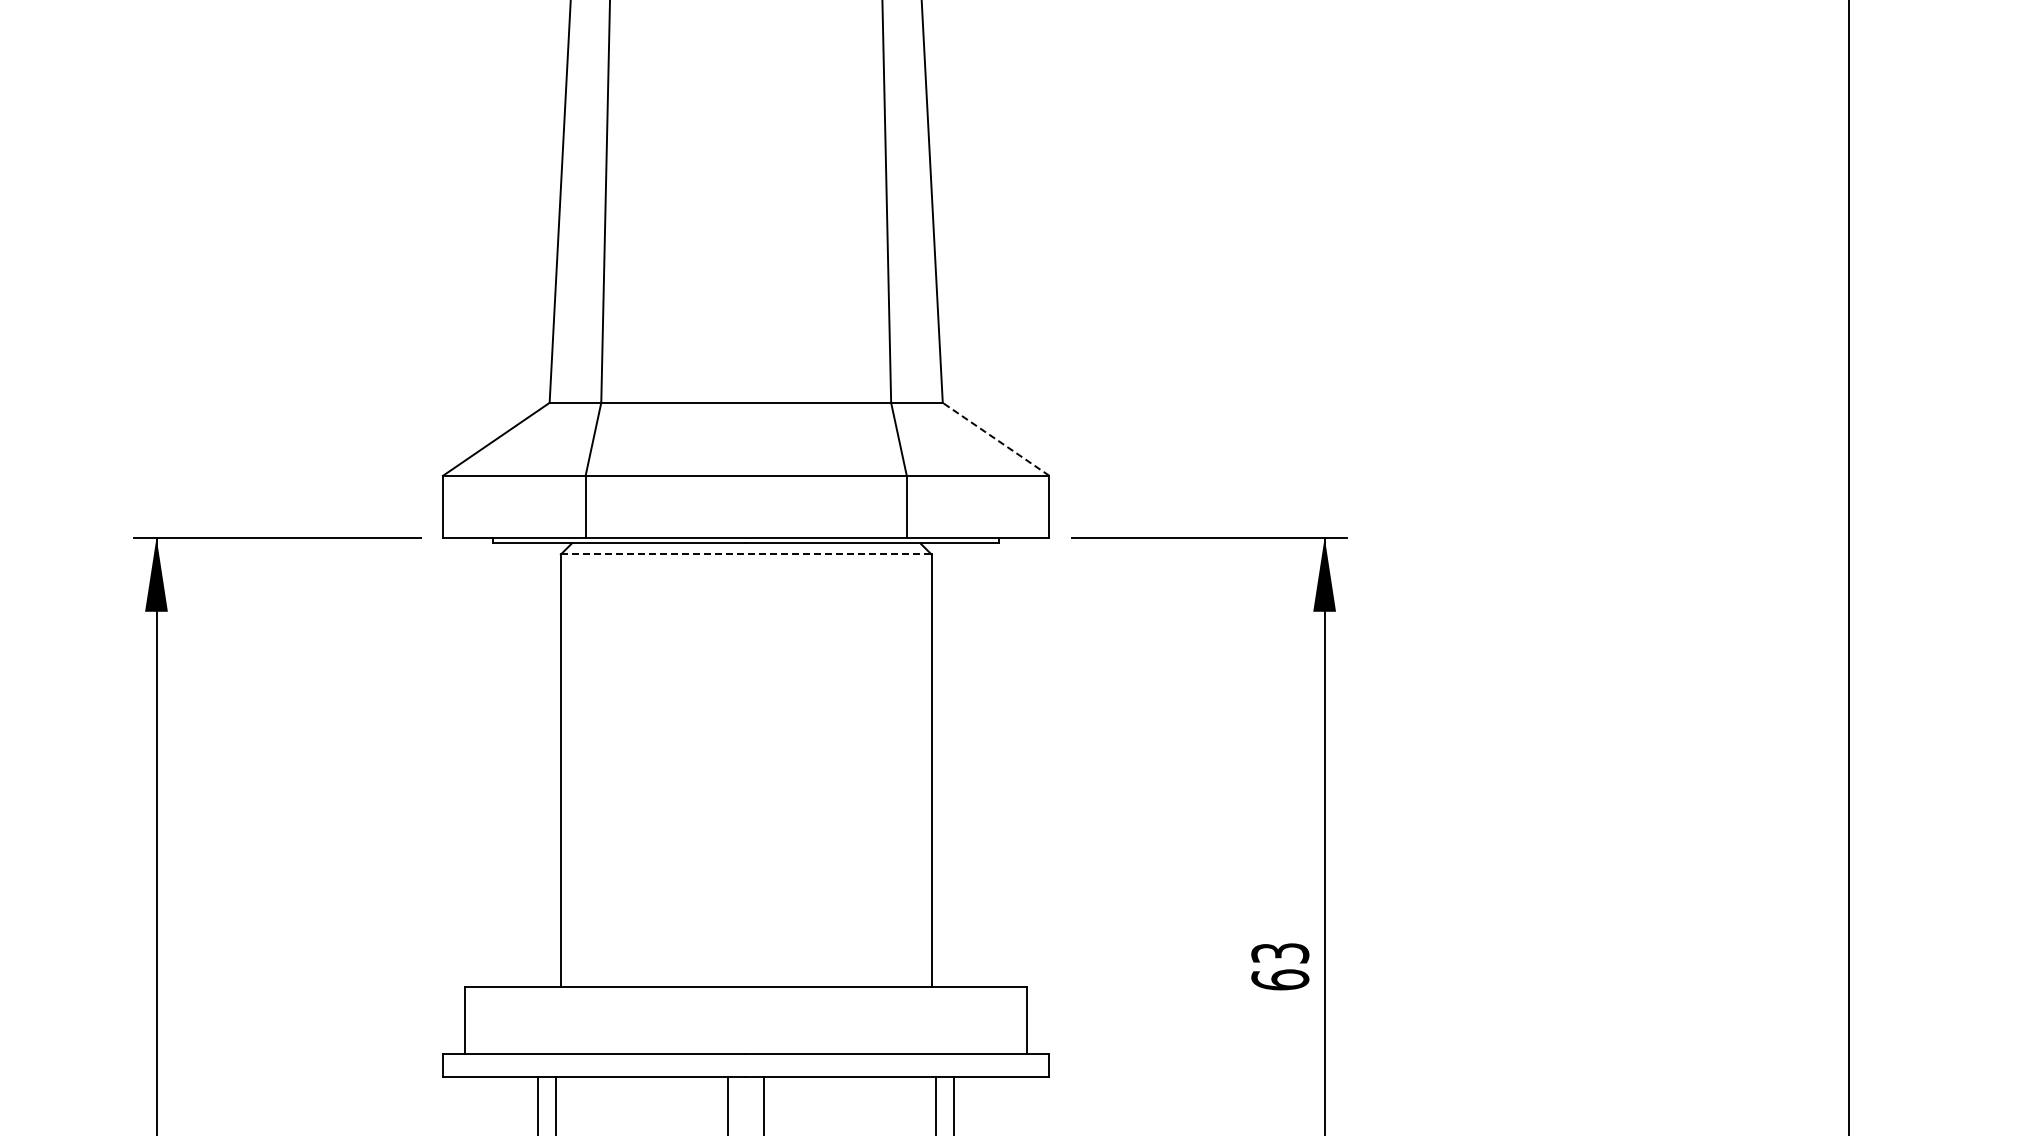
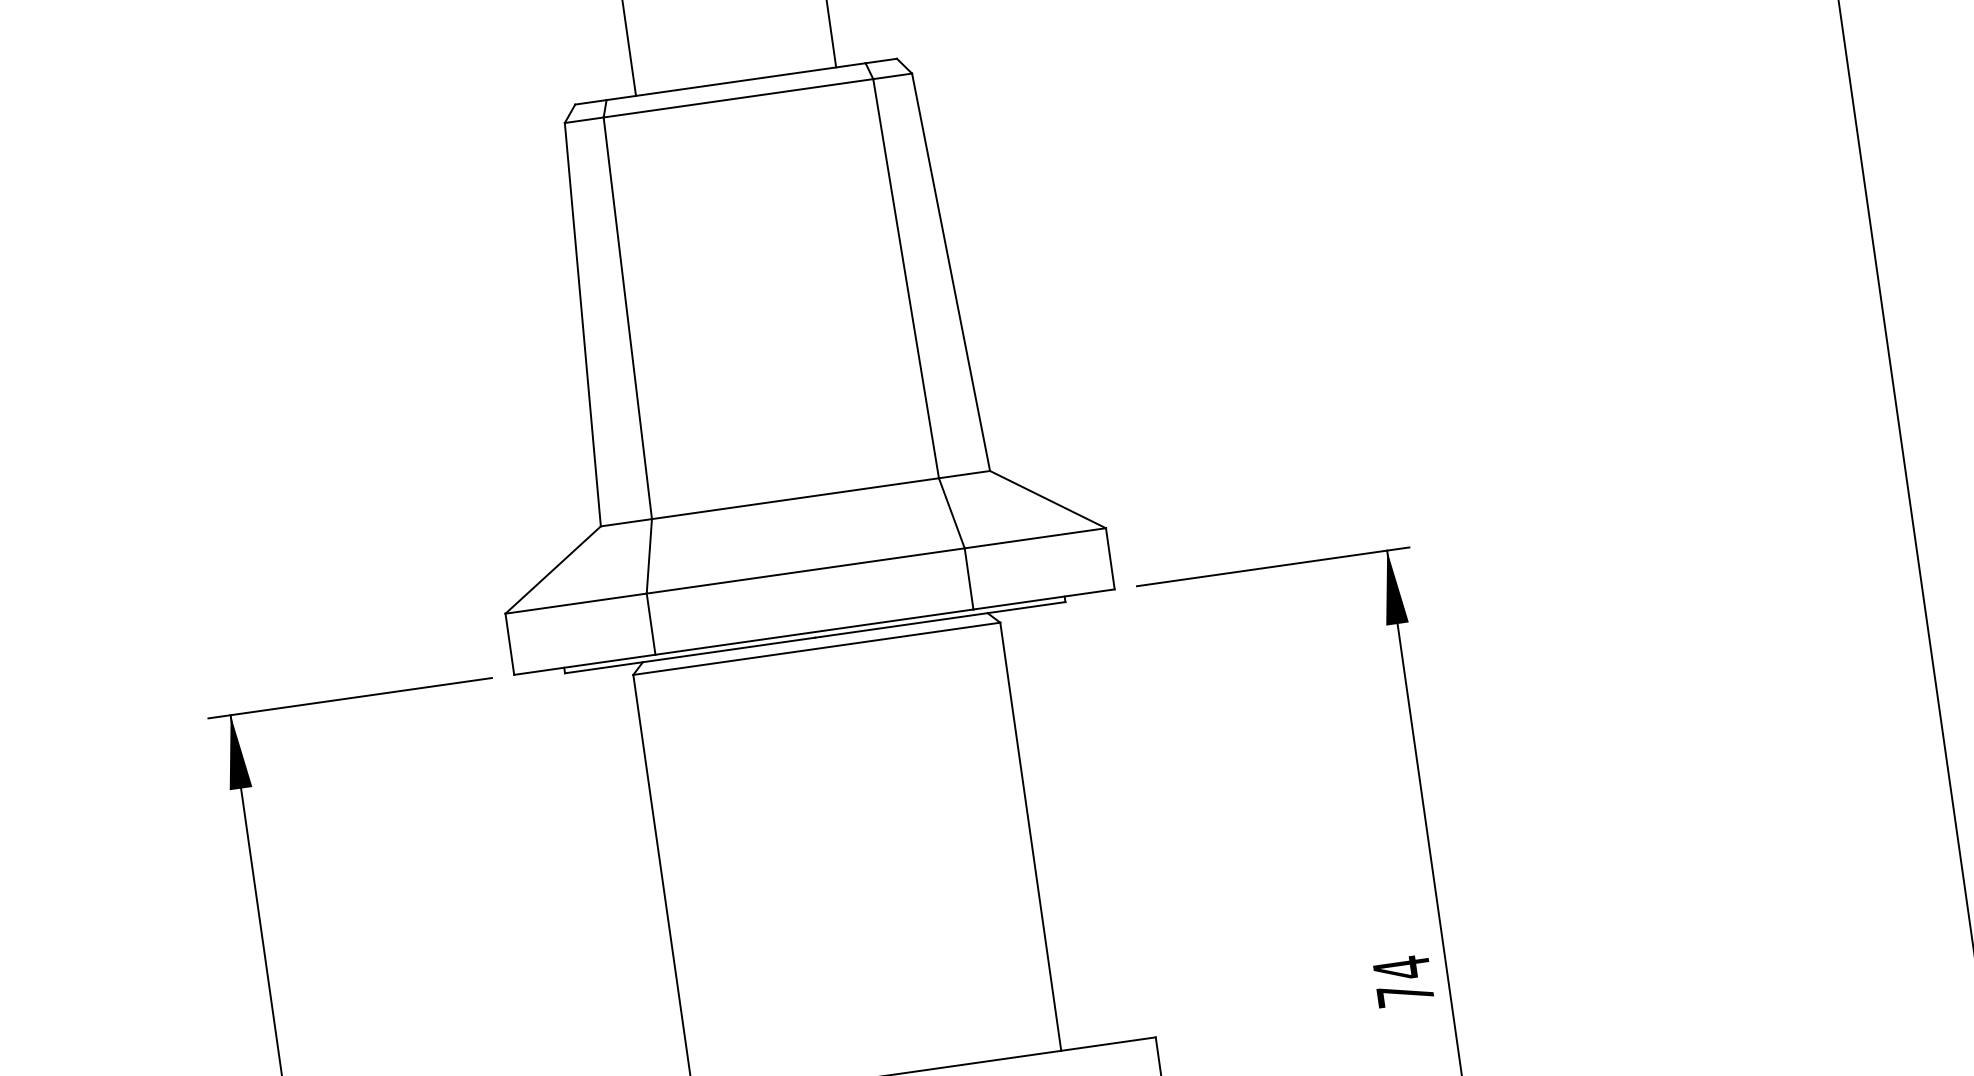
line: (996, 439) -> (1048, 499), dashed -> solid
line: (746, 554) -> (817, 648), dashed -> solid
text: (1280, 966) -> (1403, 981), 63 -> 74

